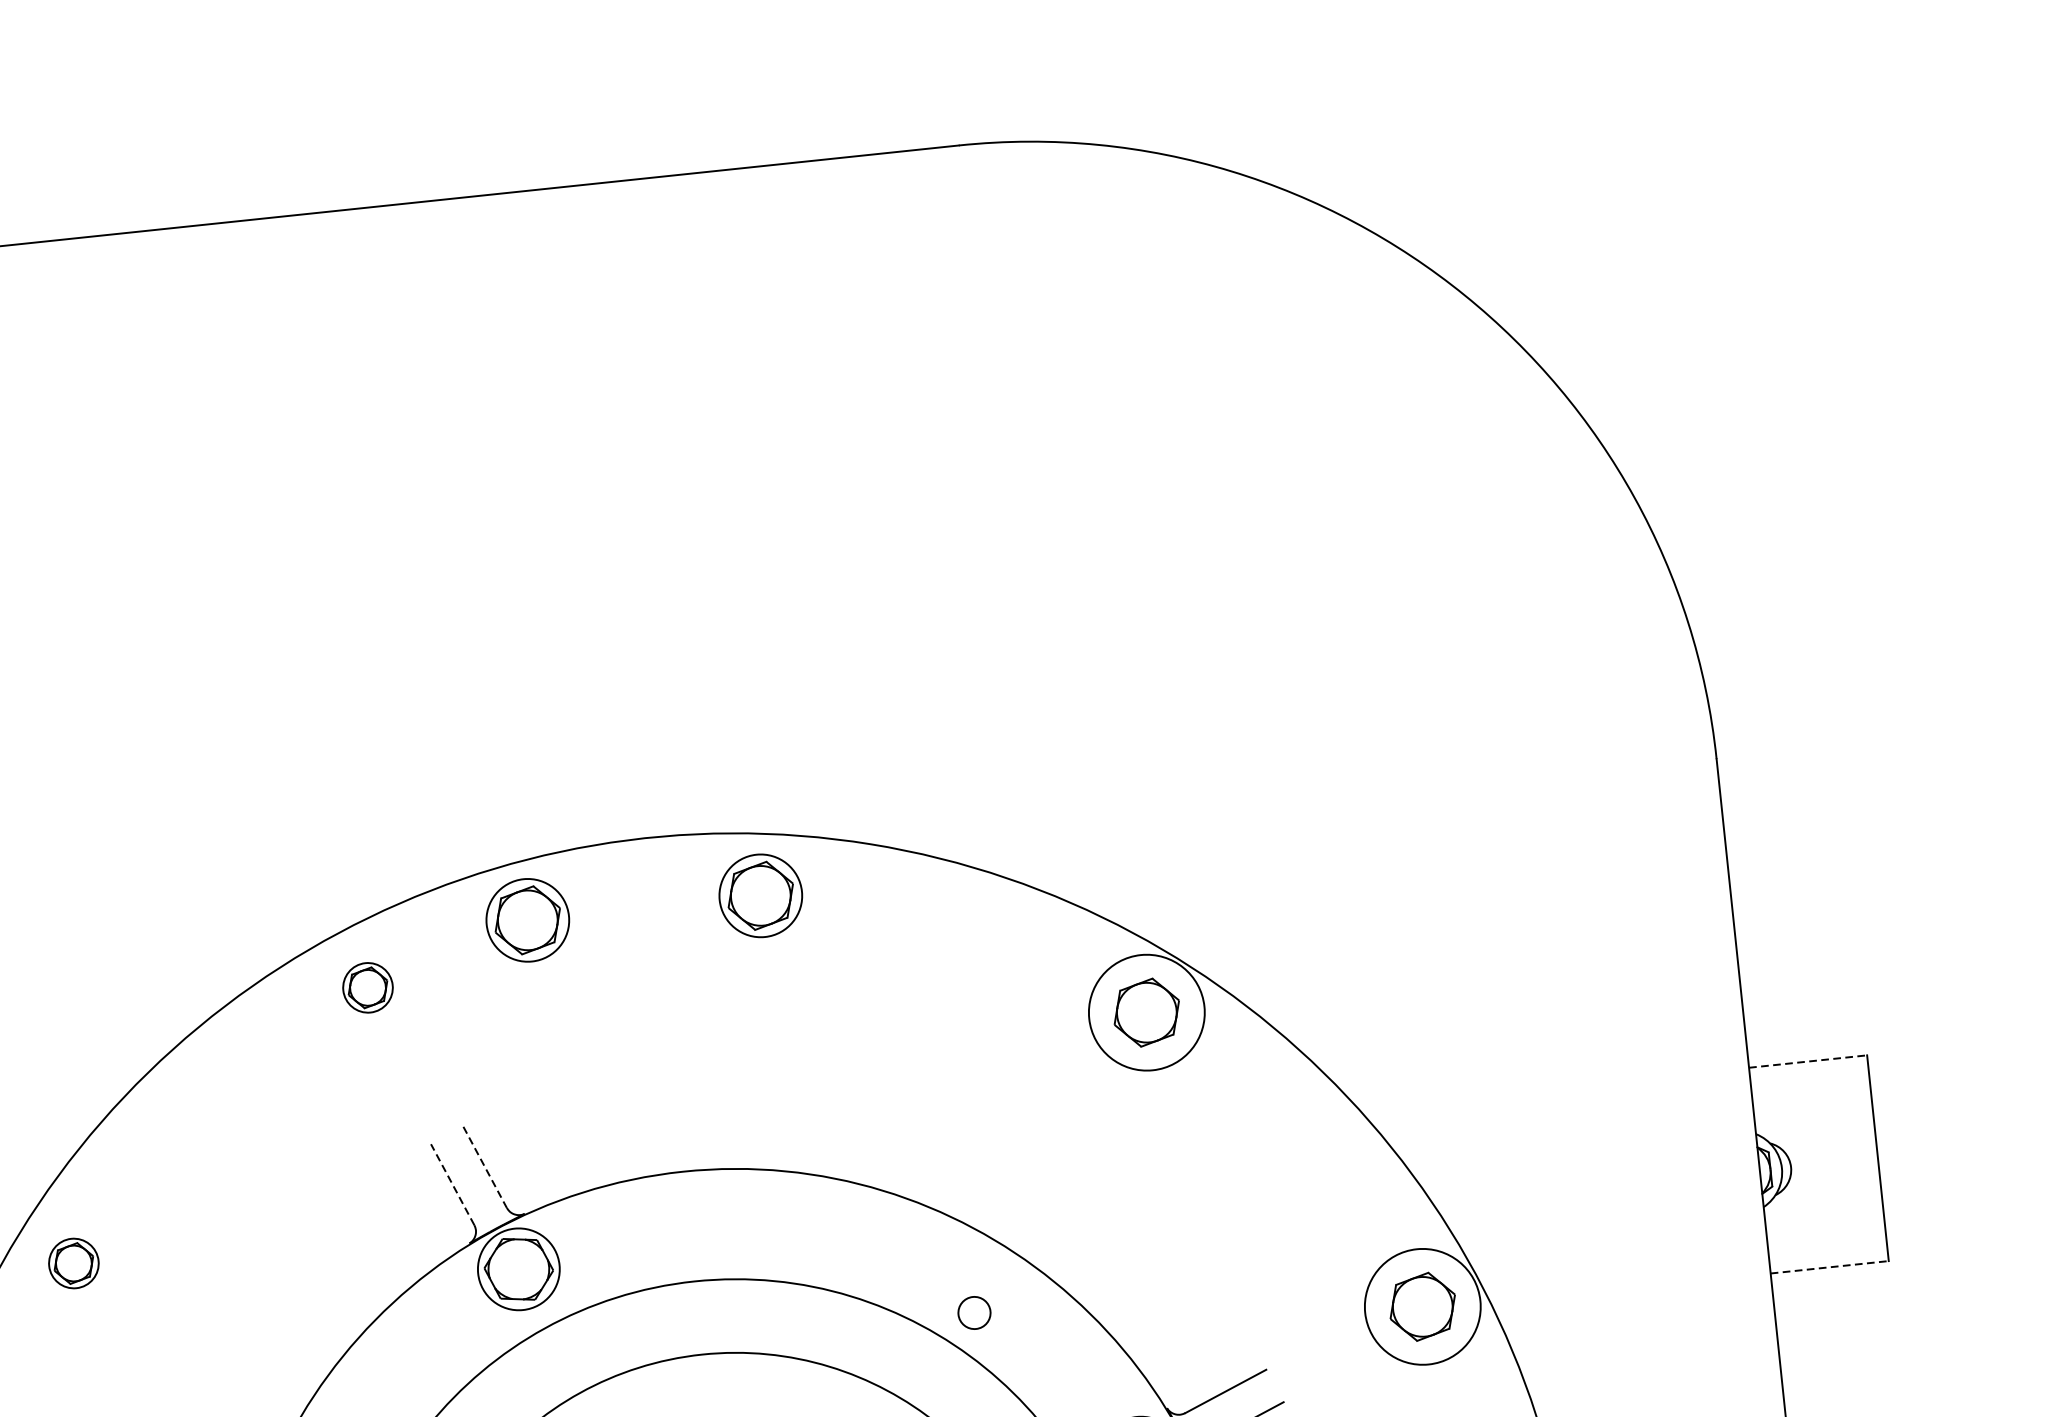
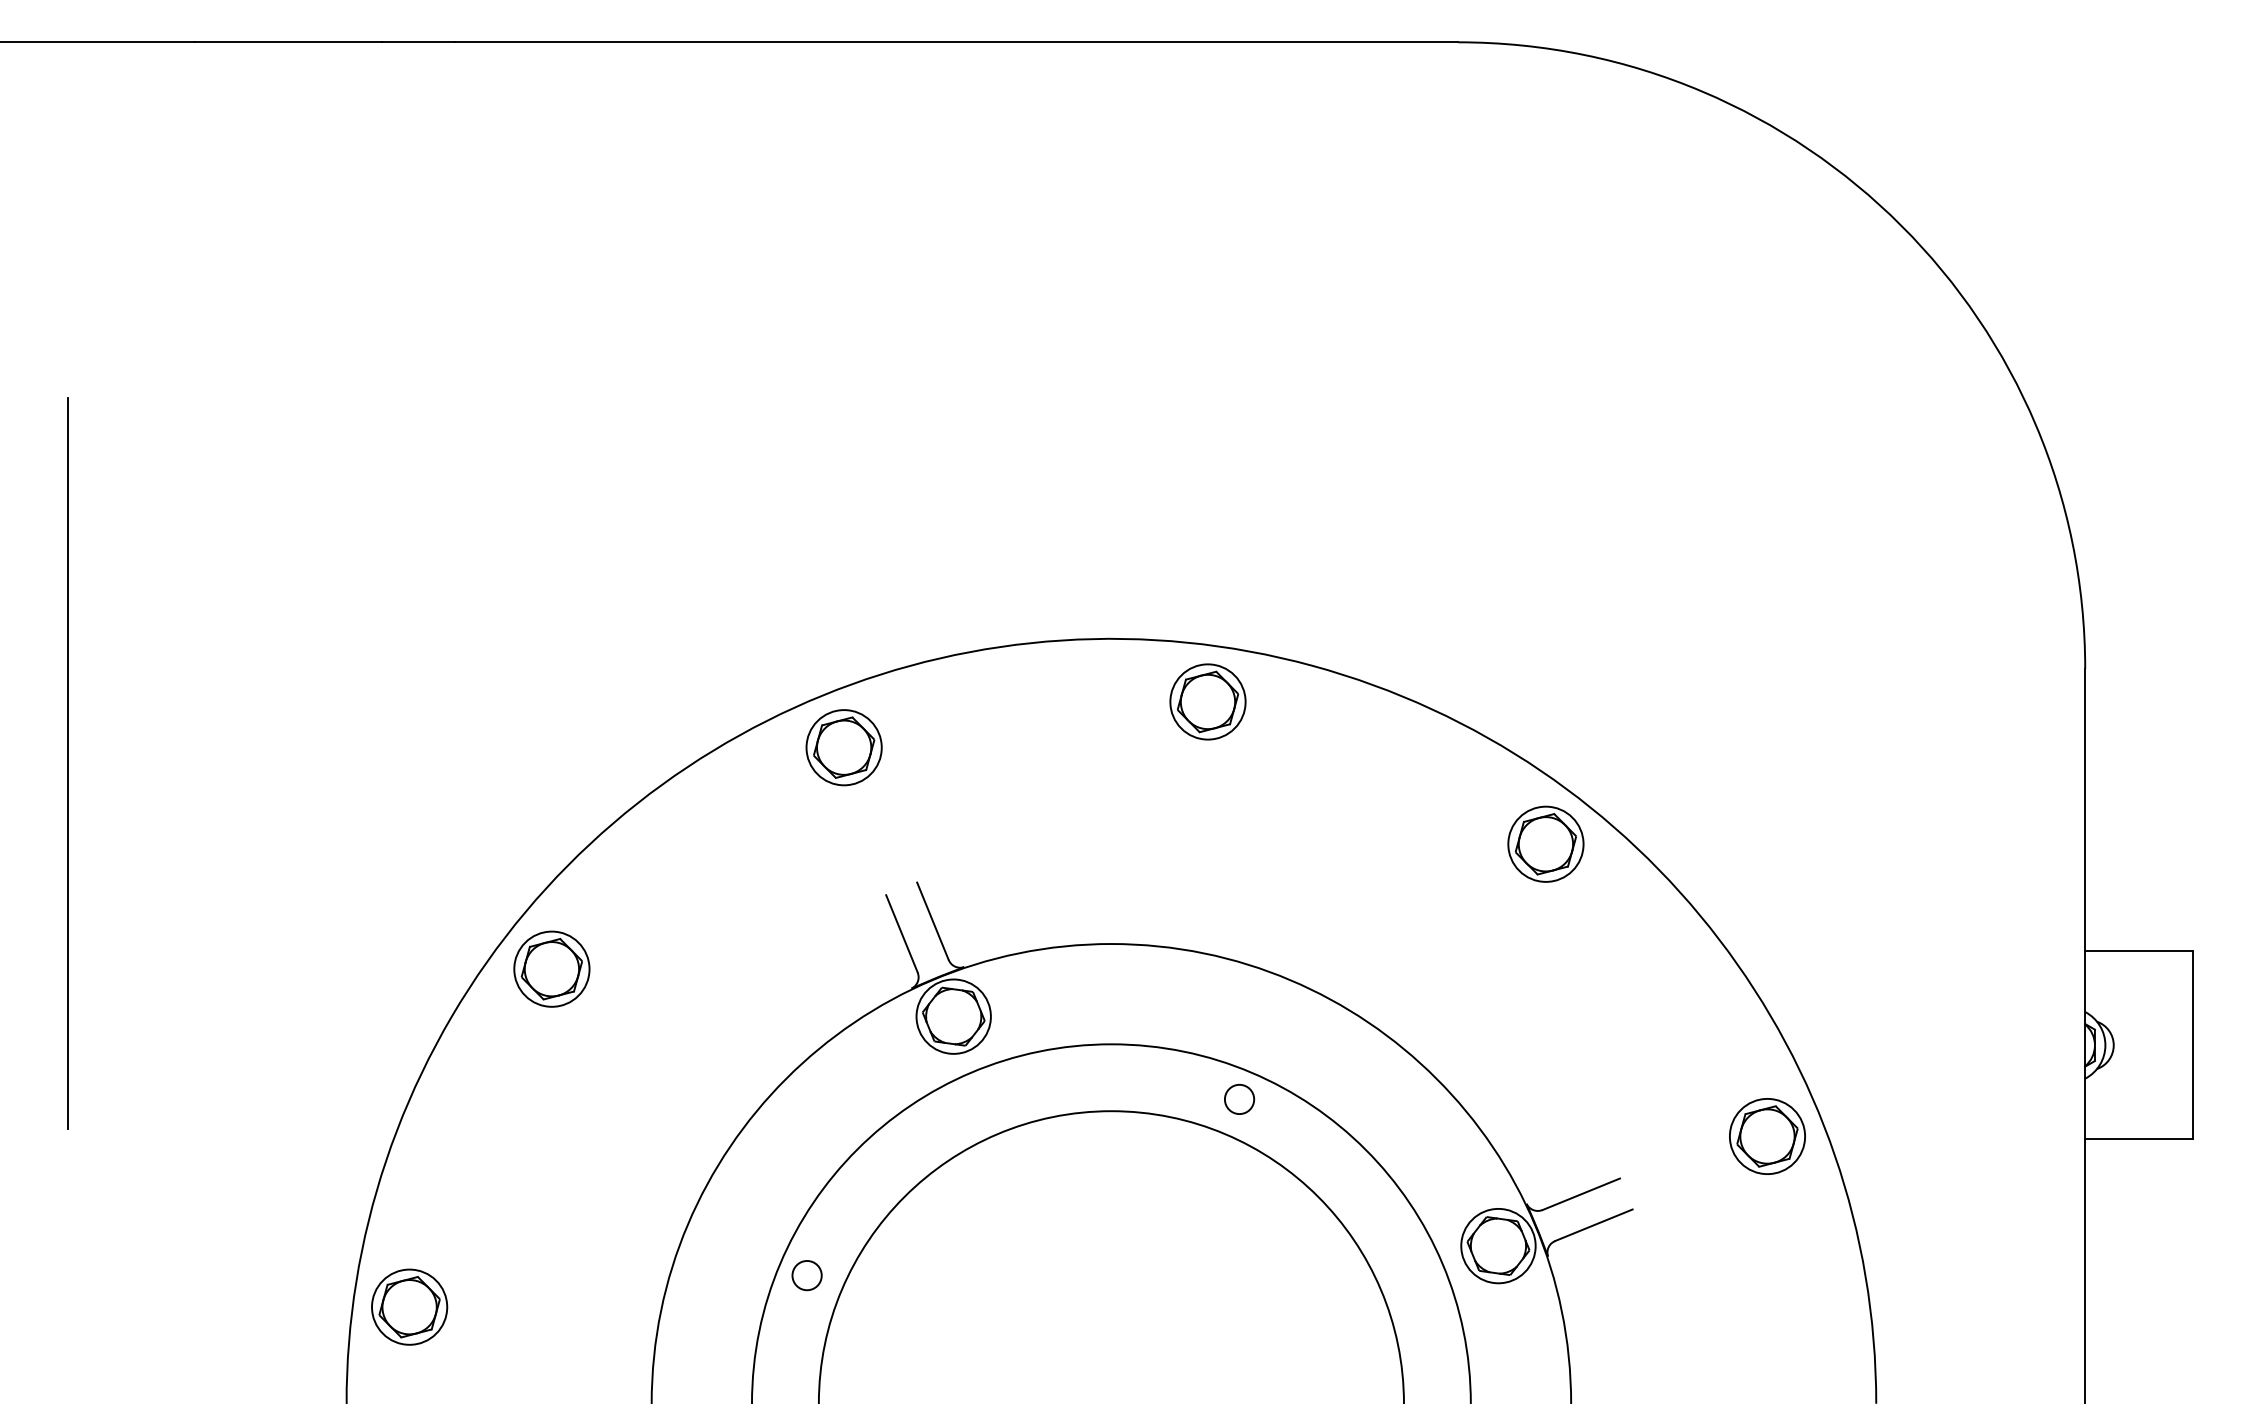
part: (527, 919) -> (994, 701), removed
part: (367, 987) -> (843, 747), size x1.67
circle: (1146, 1011) -> (1545, 843), size x0.71
line: (1808, 1061) -> (2139, 951), dashed -> solid
line: (484, 1167) -> (932, 921), dashed -> solid
line: (452, 1184) -> (901, 933), dashed -> solid
part: (73, 1262) -> (551, 968), size x1.67
line: (1830, 1267) -> (2139, 1139), dashed -> solid
circle: (1422, 1306) -> (1767, 1136), size x0.71
circle: (974, 1311) -> (1239, 1098), moved

